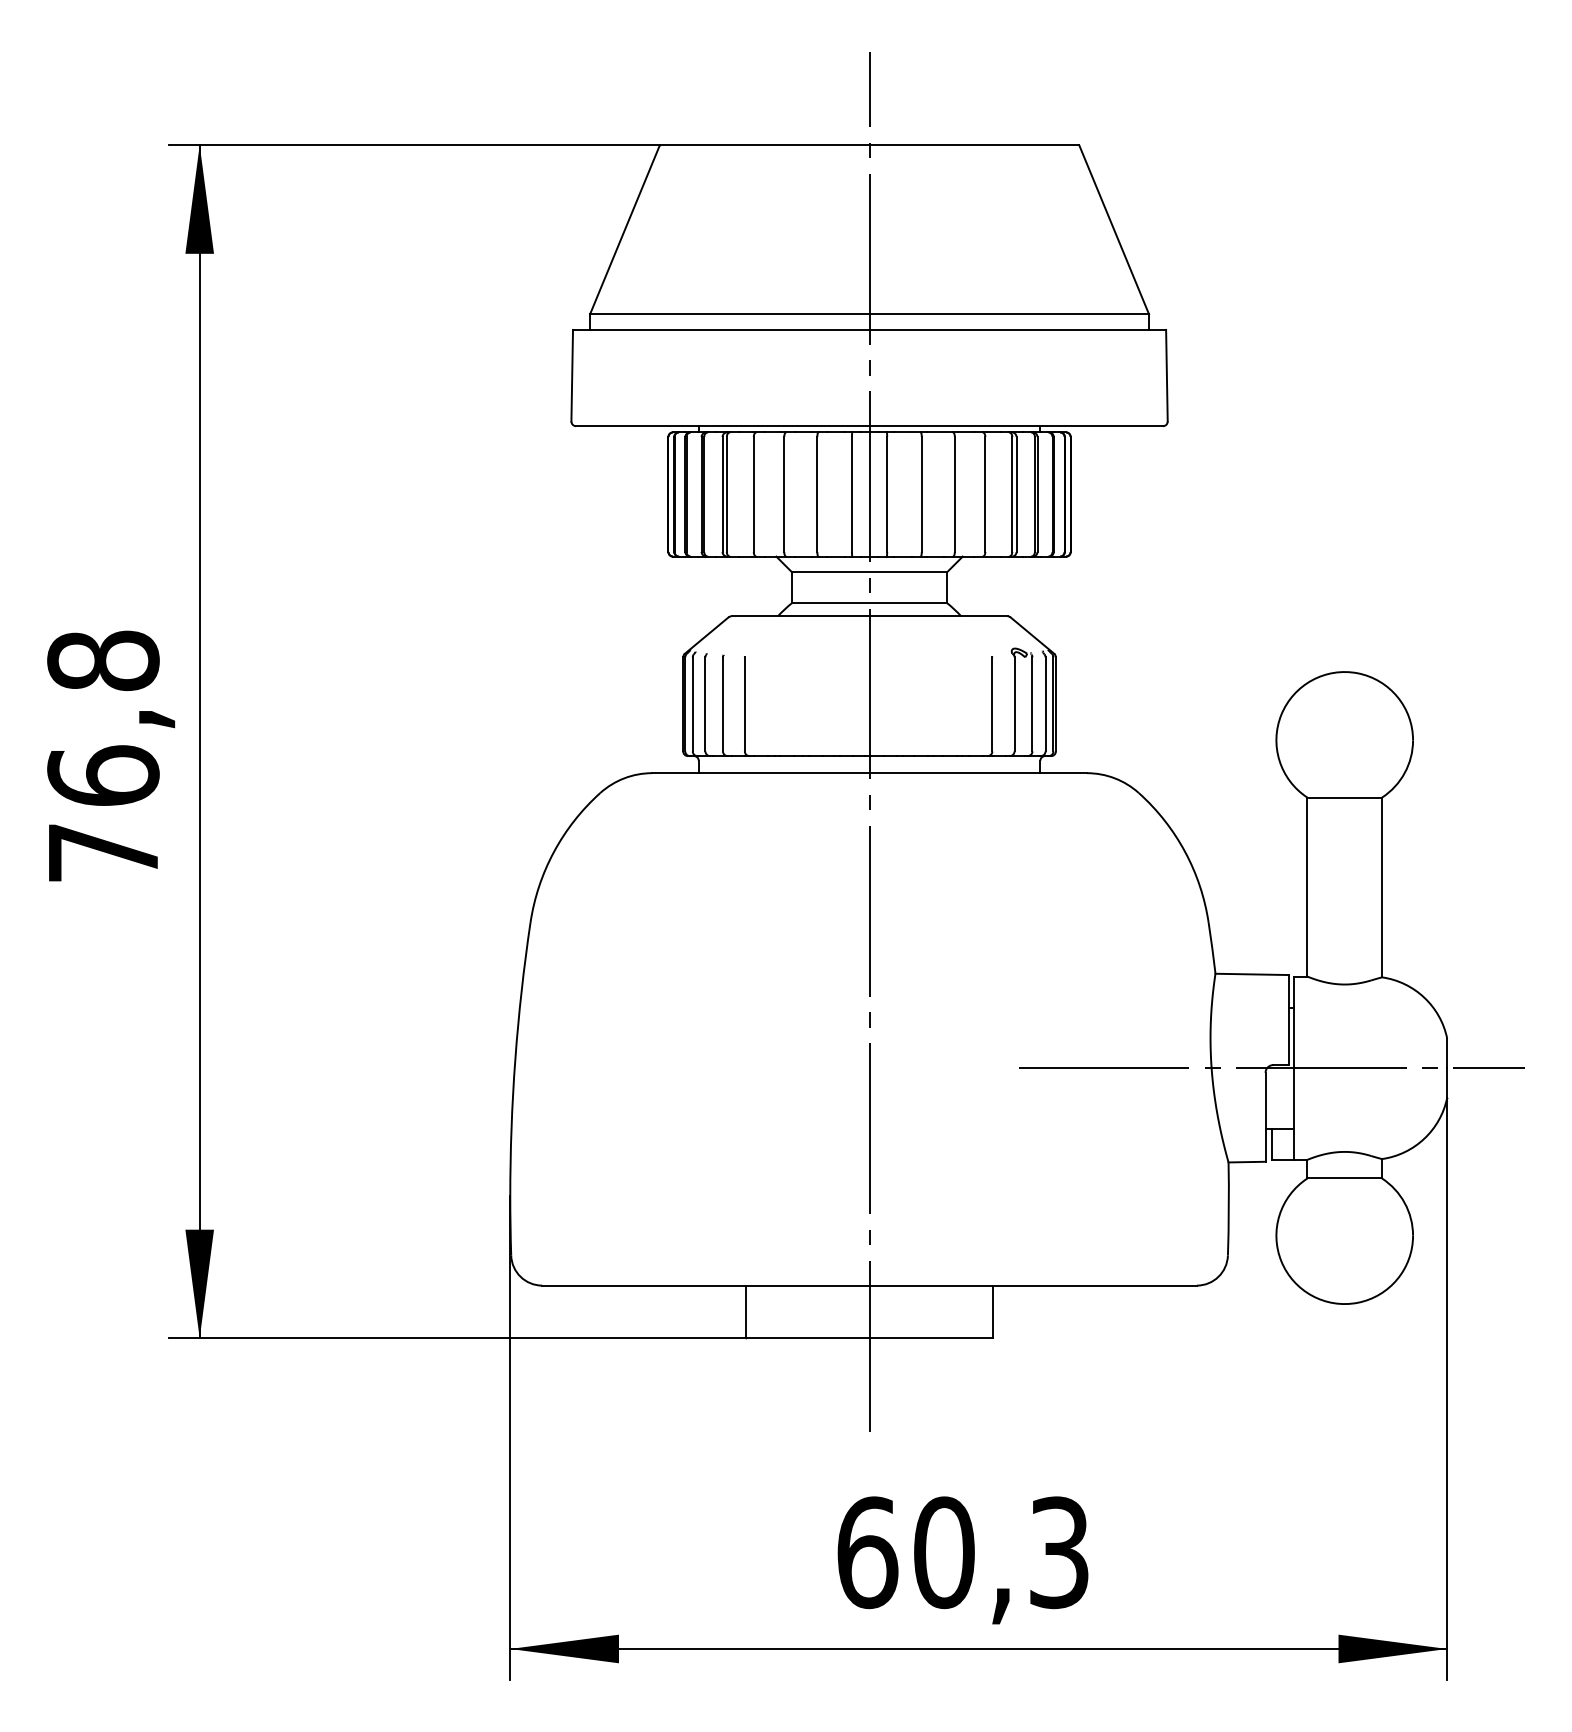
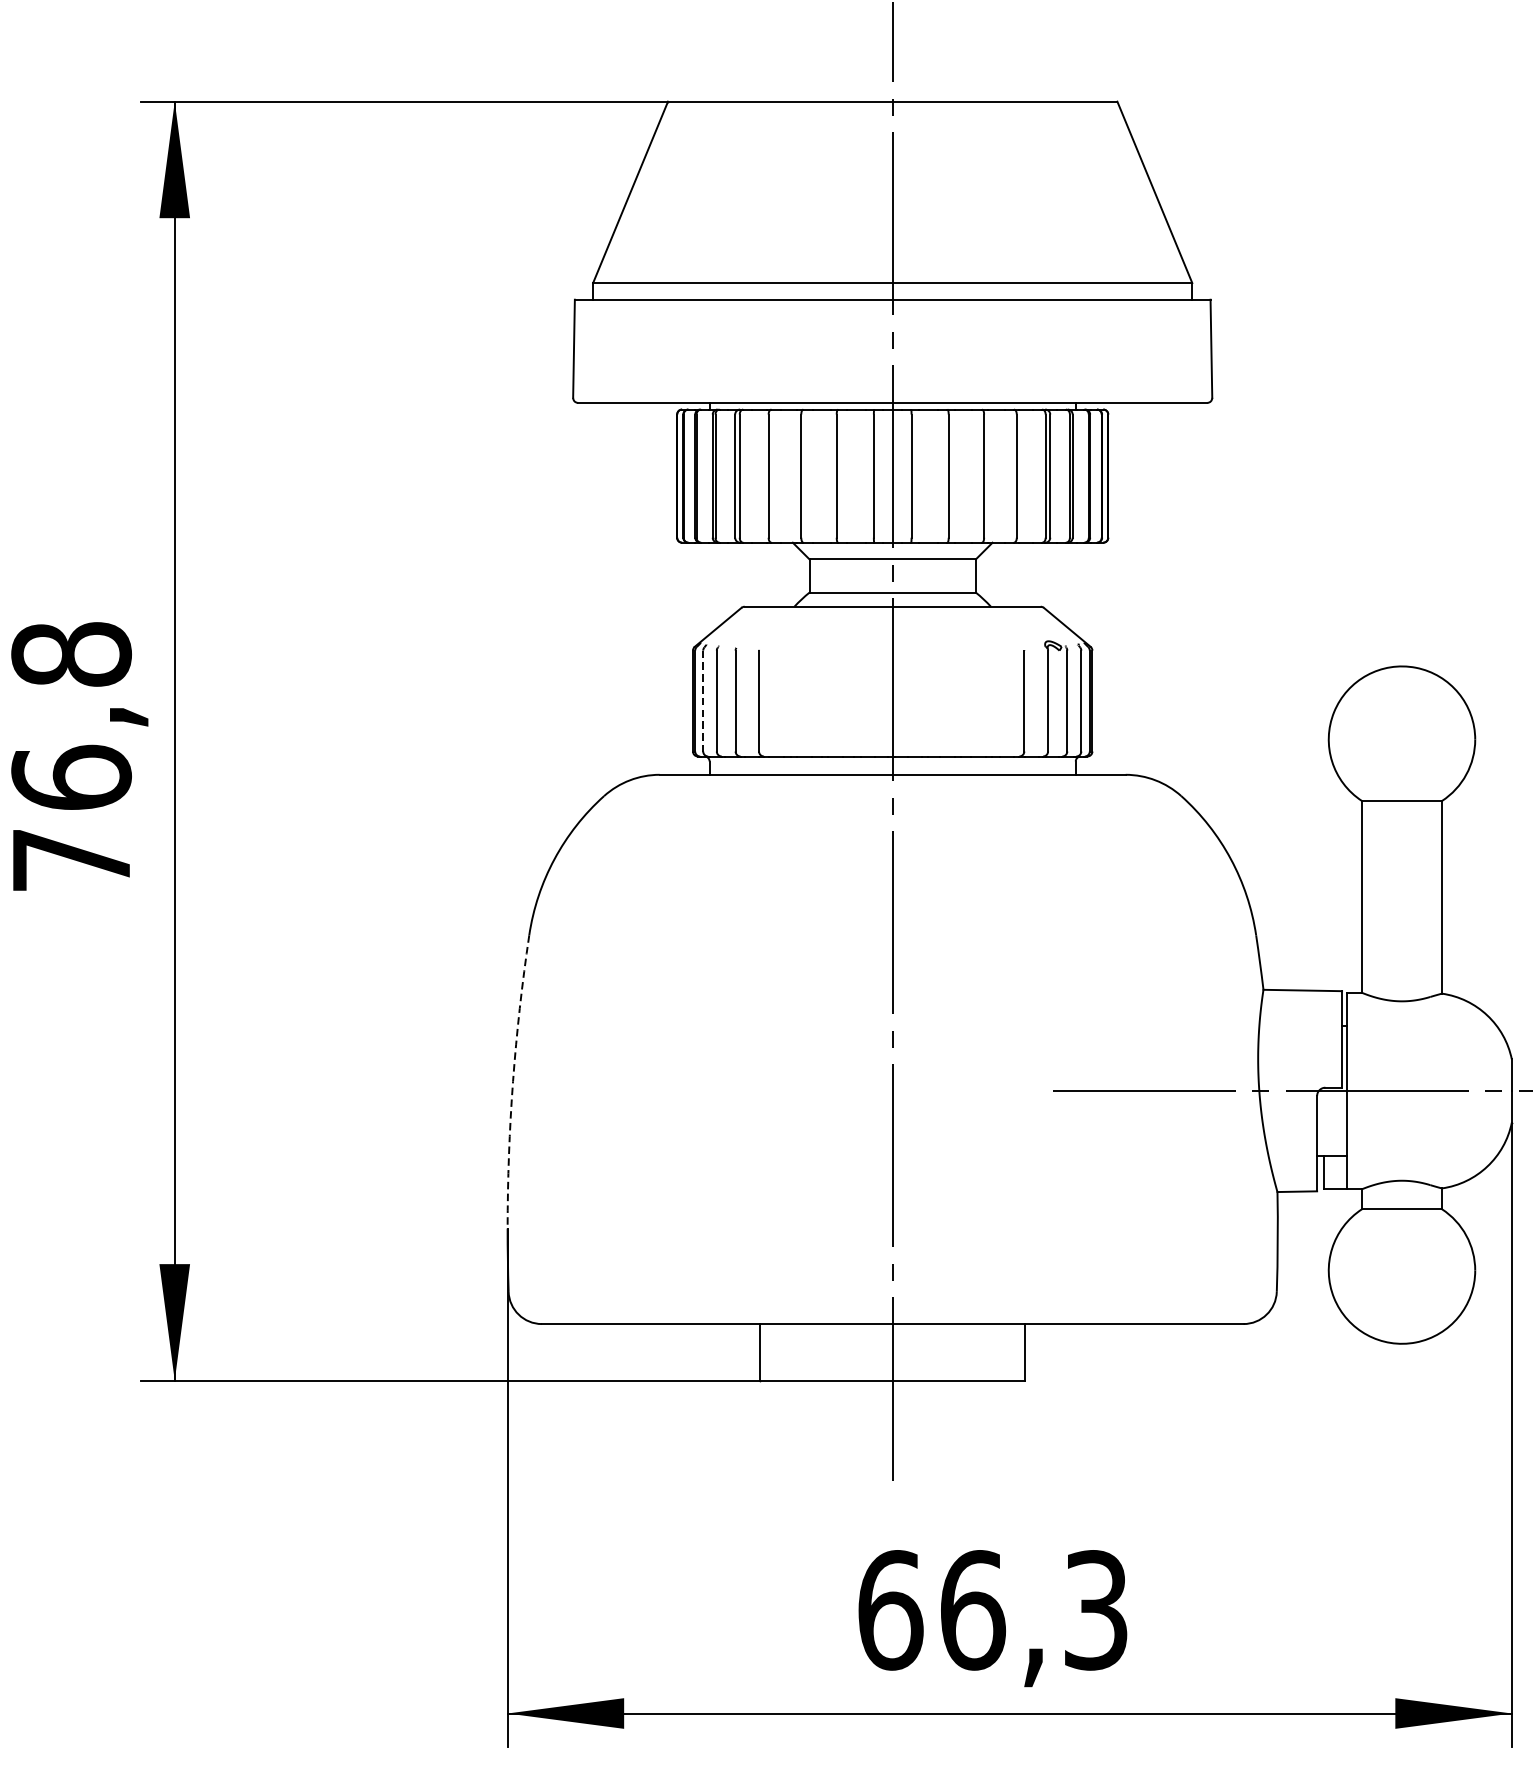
line: (692, 704) -> (702, 701), solid -> dashed
arc: (515, 1059) -> (513, 1081), solid -> dashed
text: (944, 1552) -> (973, 1610), 60,3 -> 66,3

